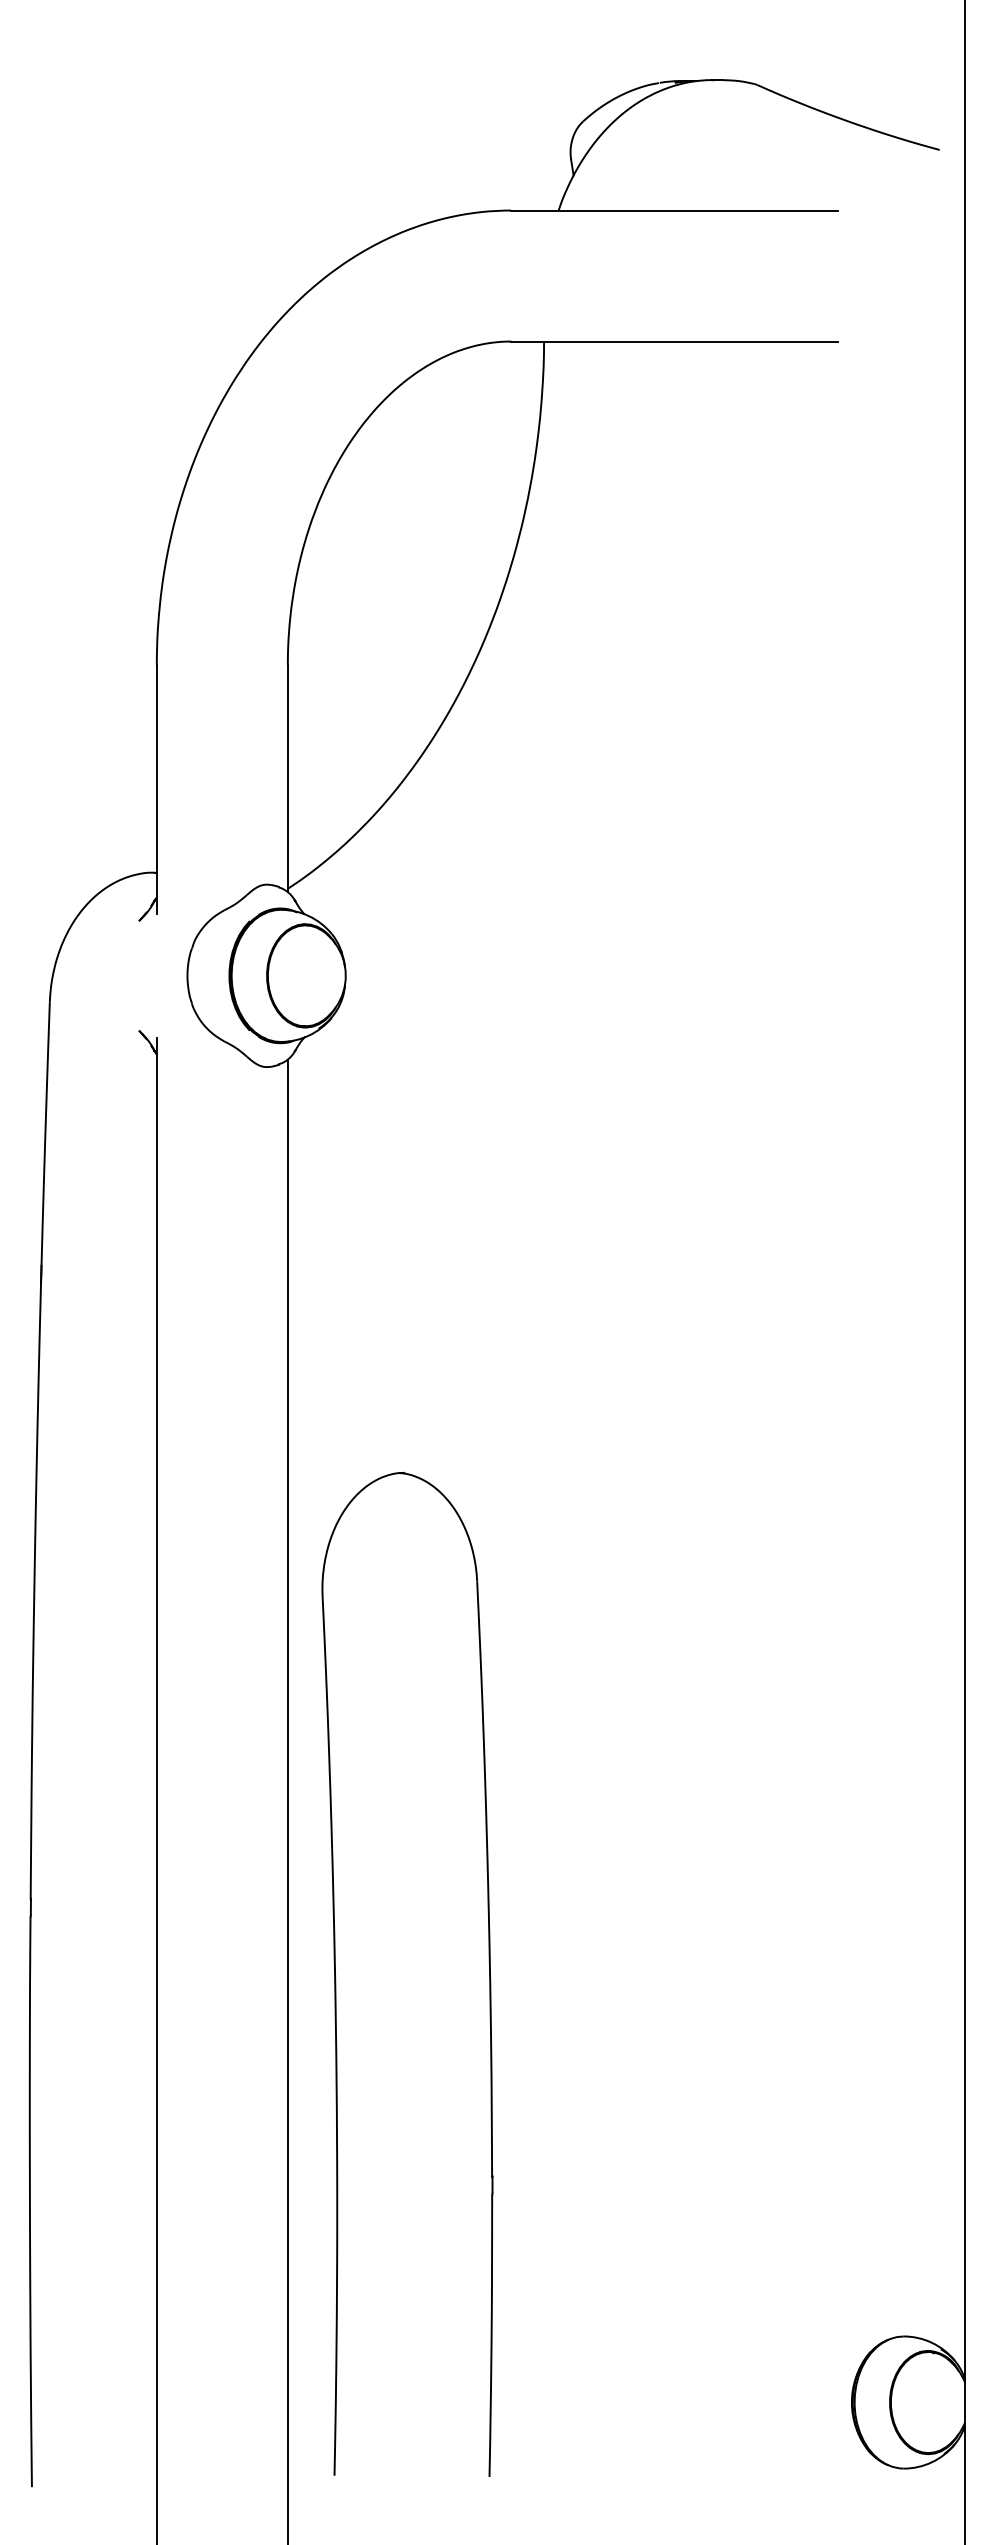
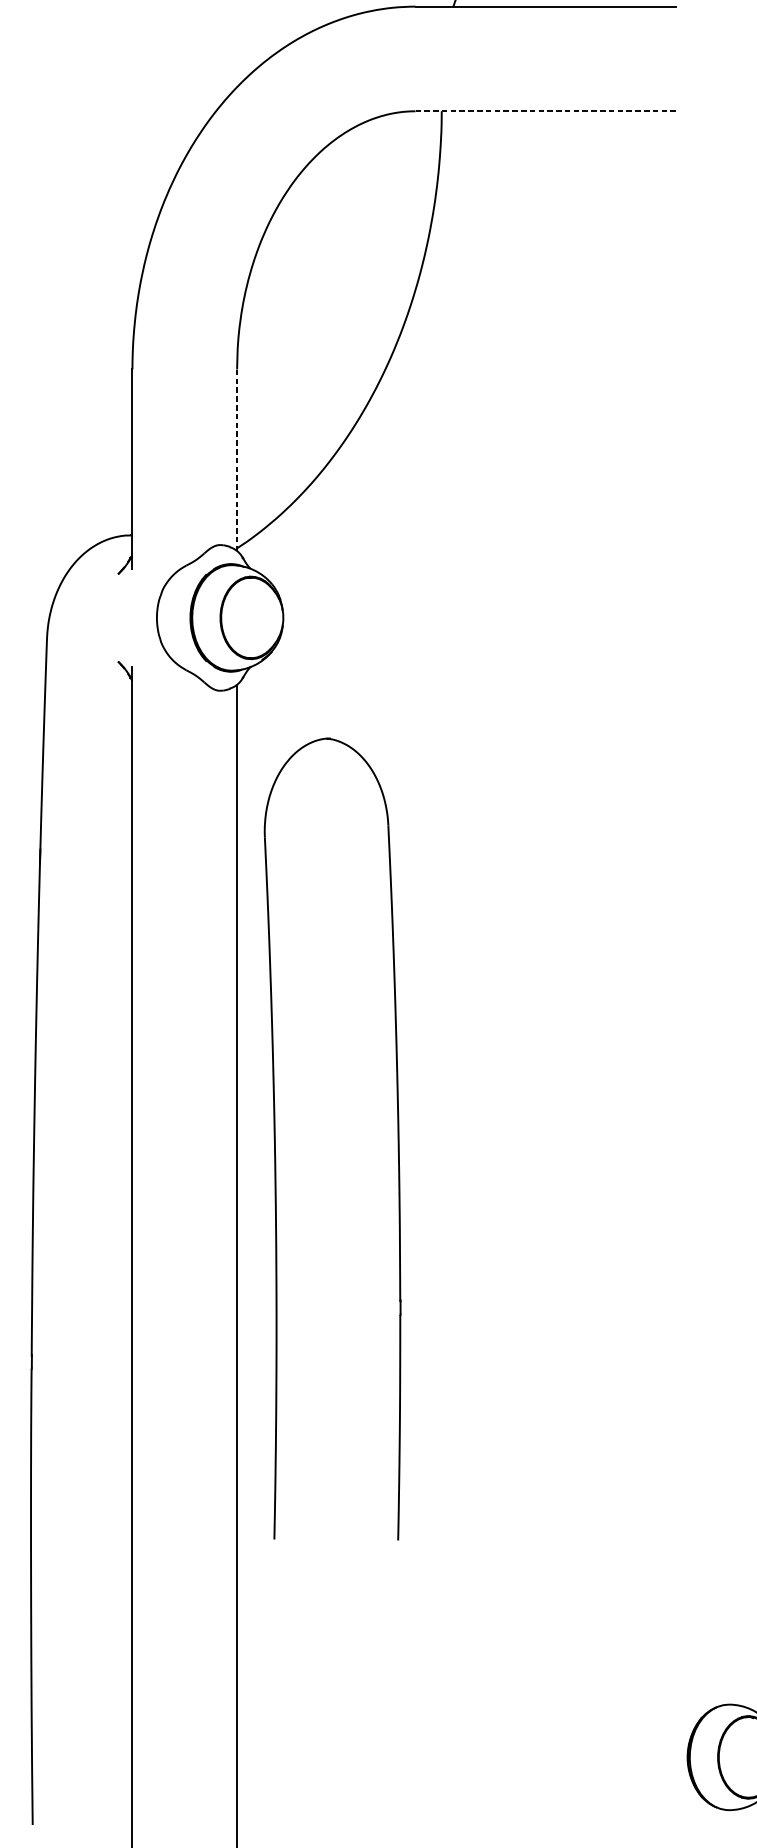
line: (675, 341) -> (546, 111), solid -> dashed
line: (287, 778) -> (236, 460), solid -> dashed
part: (336, 1979) -> (275, 1143), moved

